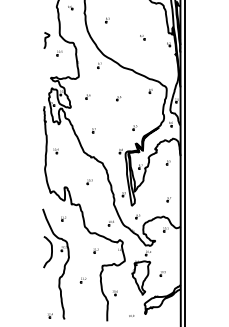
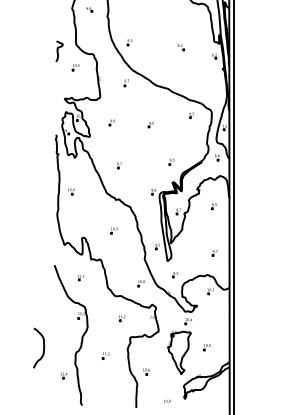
part: (107, 20) -> (129, 42), moved
curve: (51, 251) -> (43, 347), moved
part: (50, 315) -> (64, 375), moved

